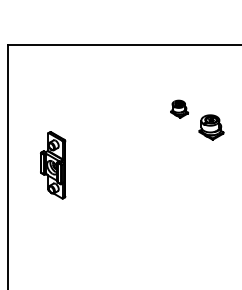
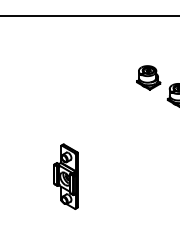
part: (179, 109) -> (148, 78), size x1.43
part: (53, 165) -> (66, 176), moved

